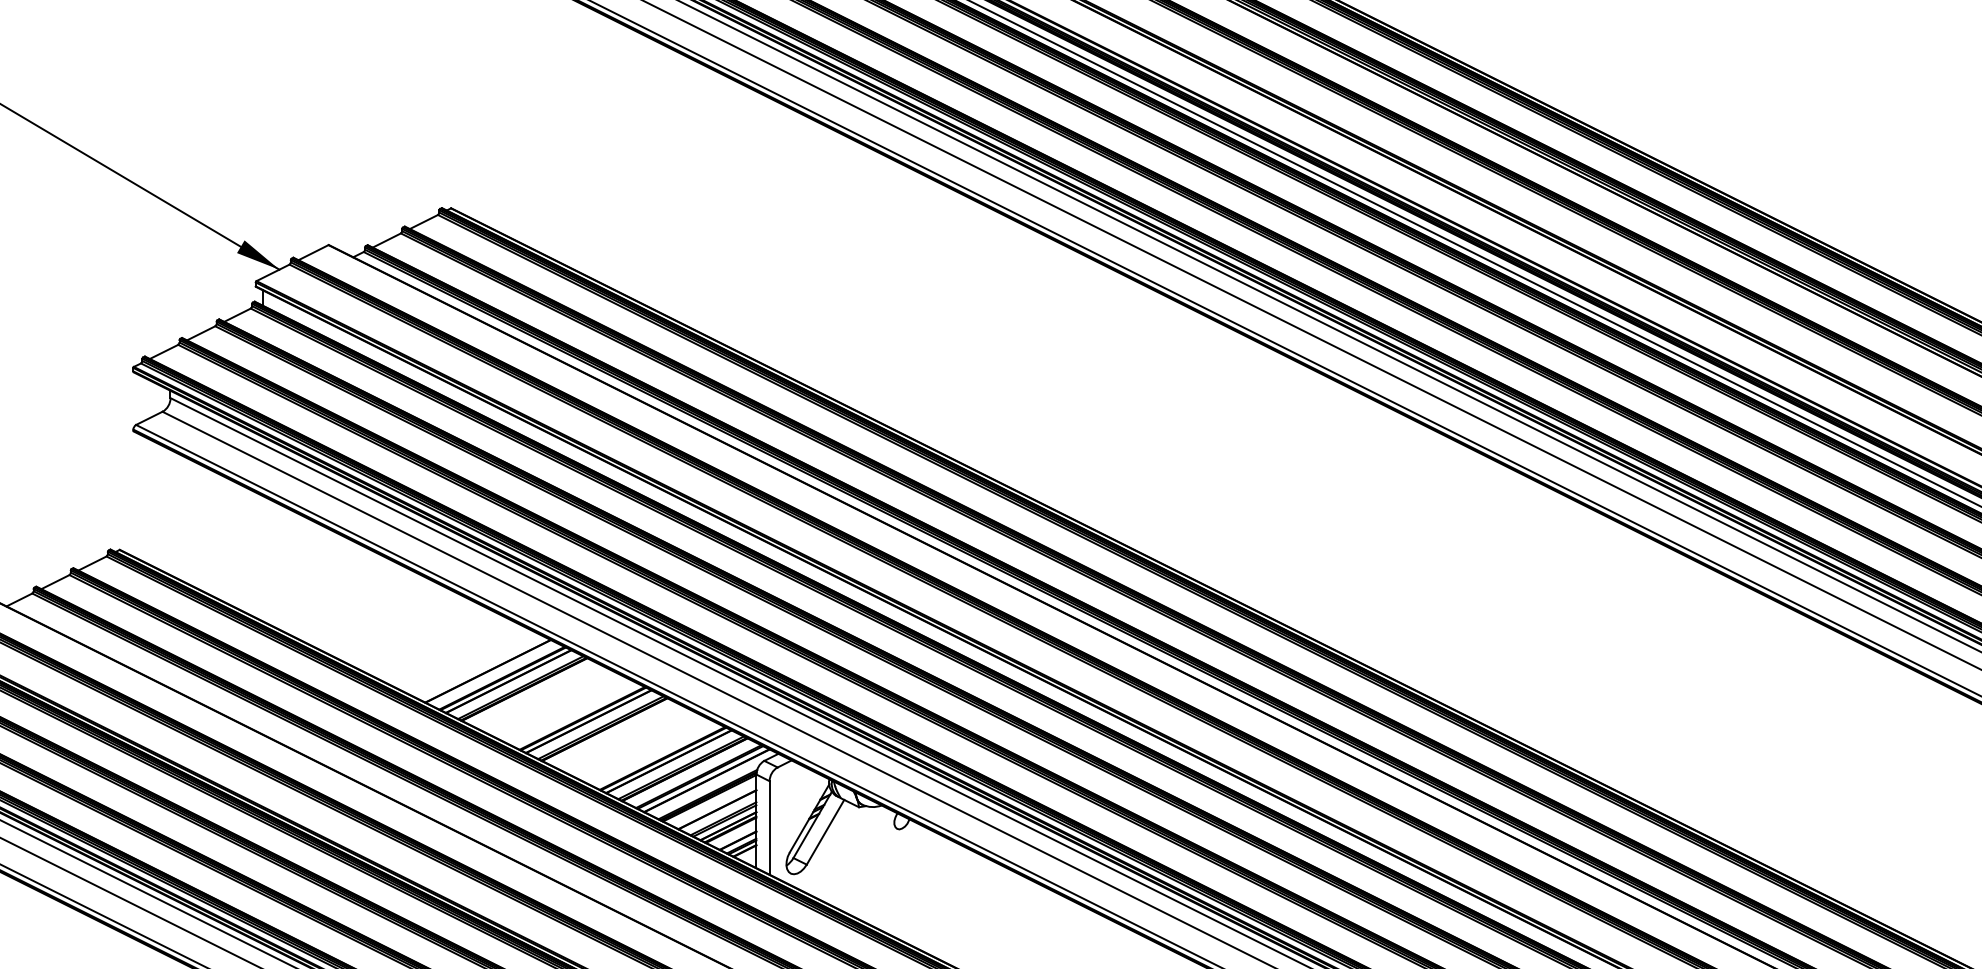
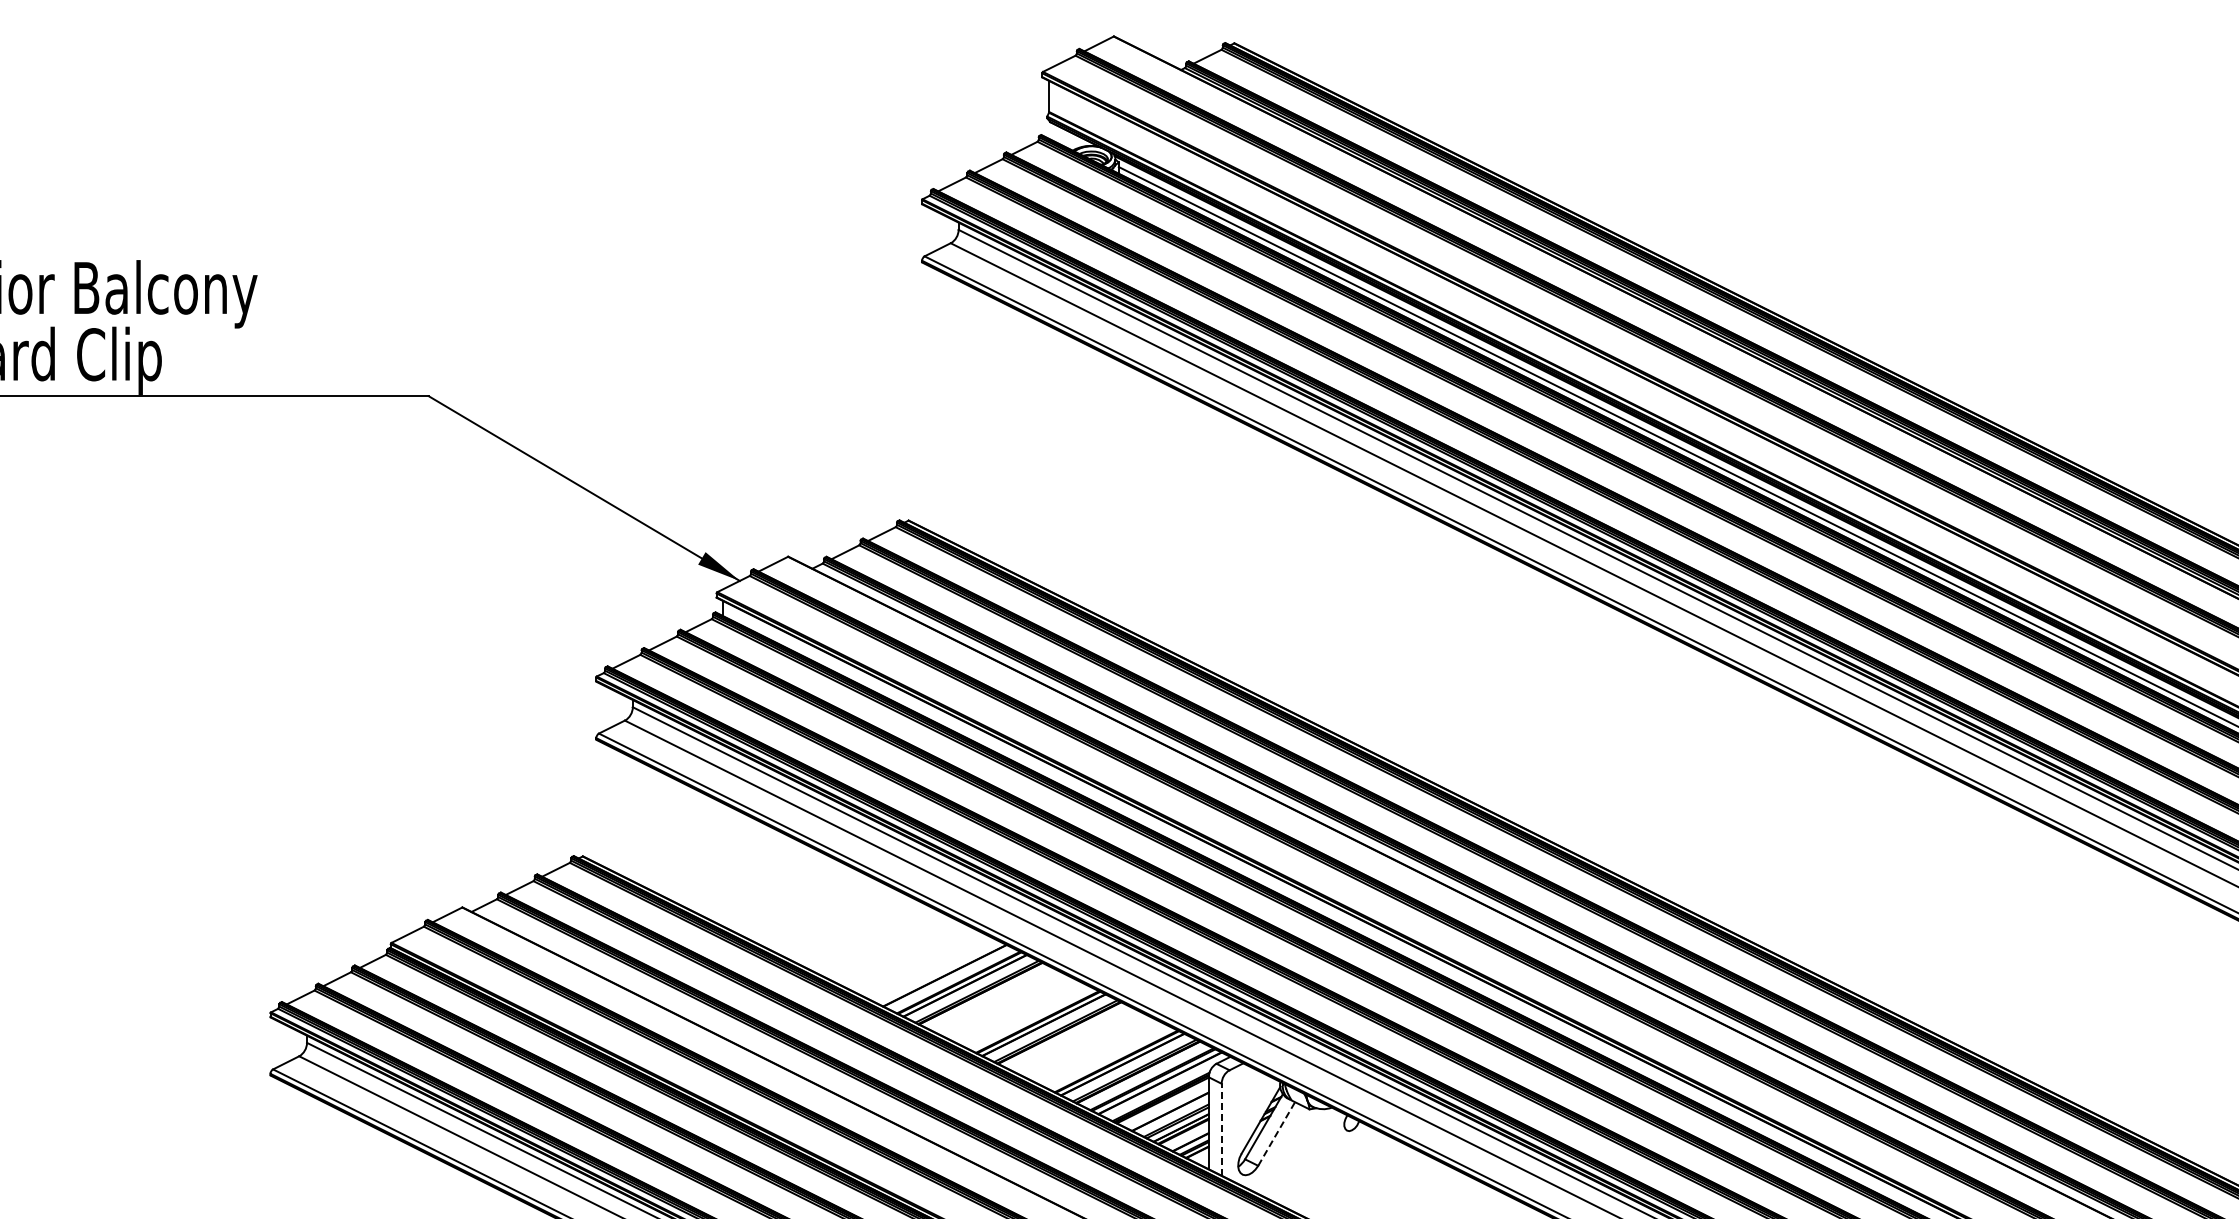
line: (769, 827) -> (1221, 1129), solid -> dashed
line: (825, 831) -> (1276, 1133), solid -> dashed

